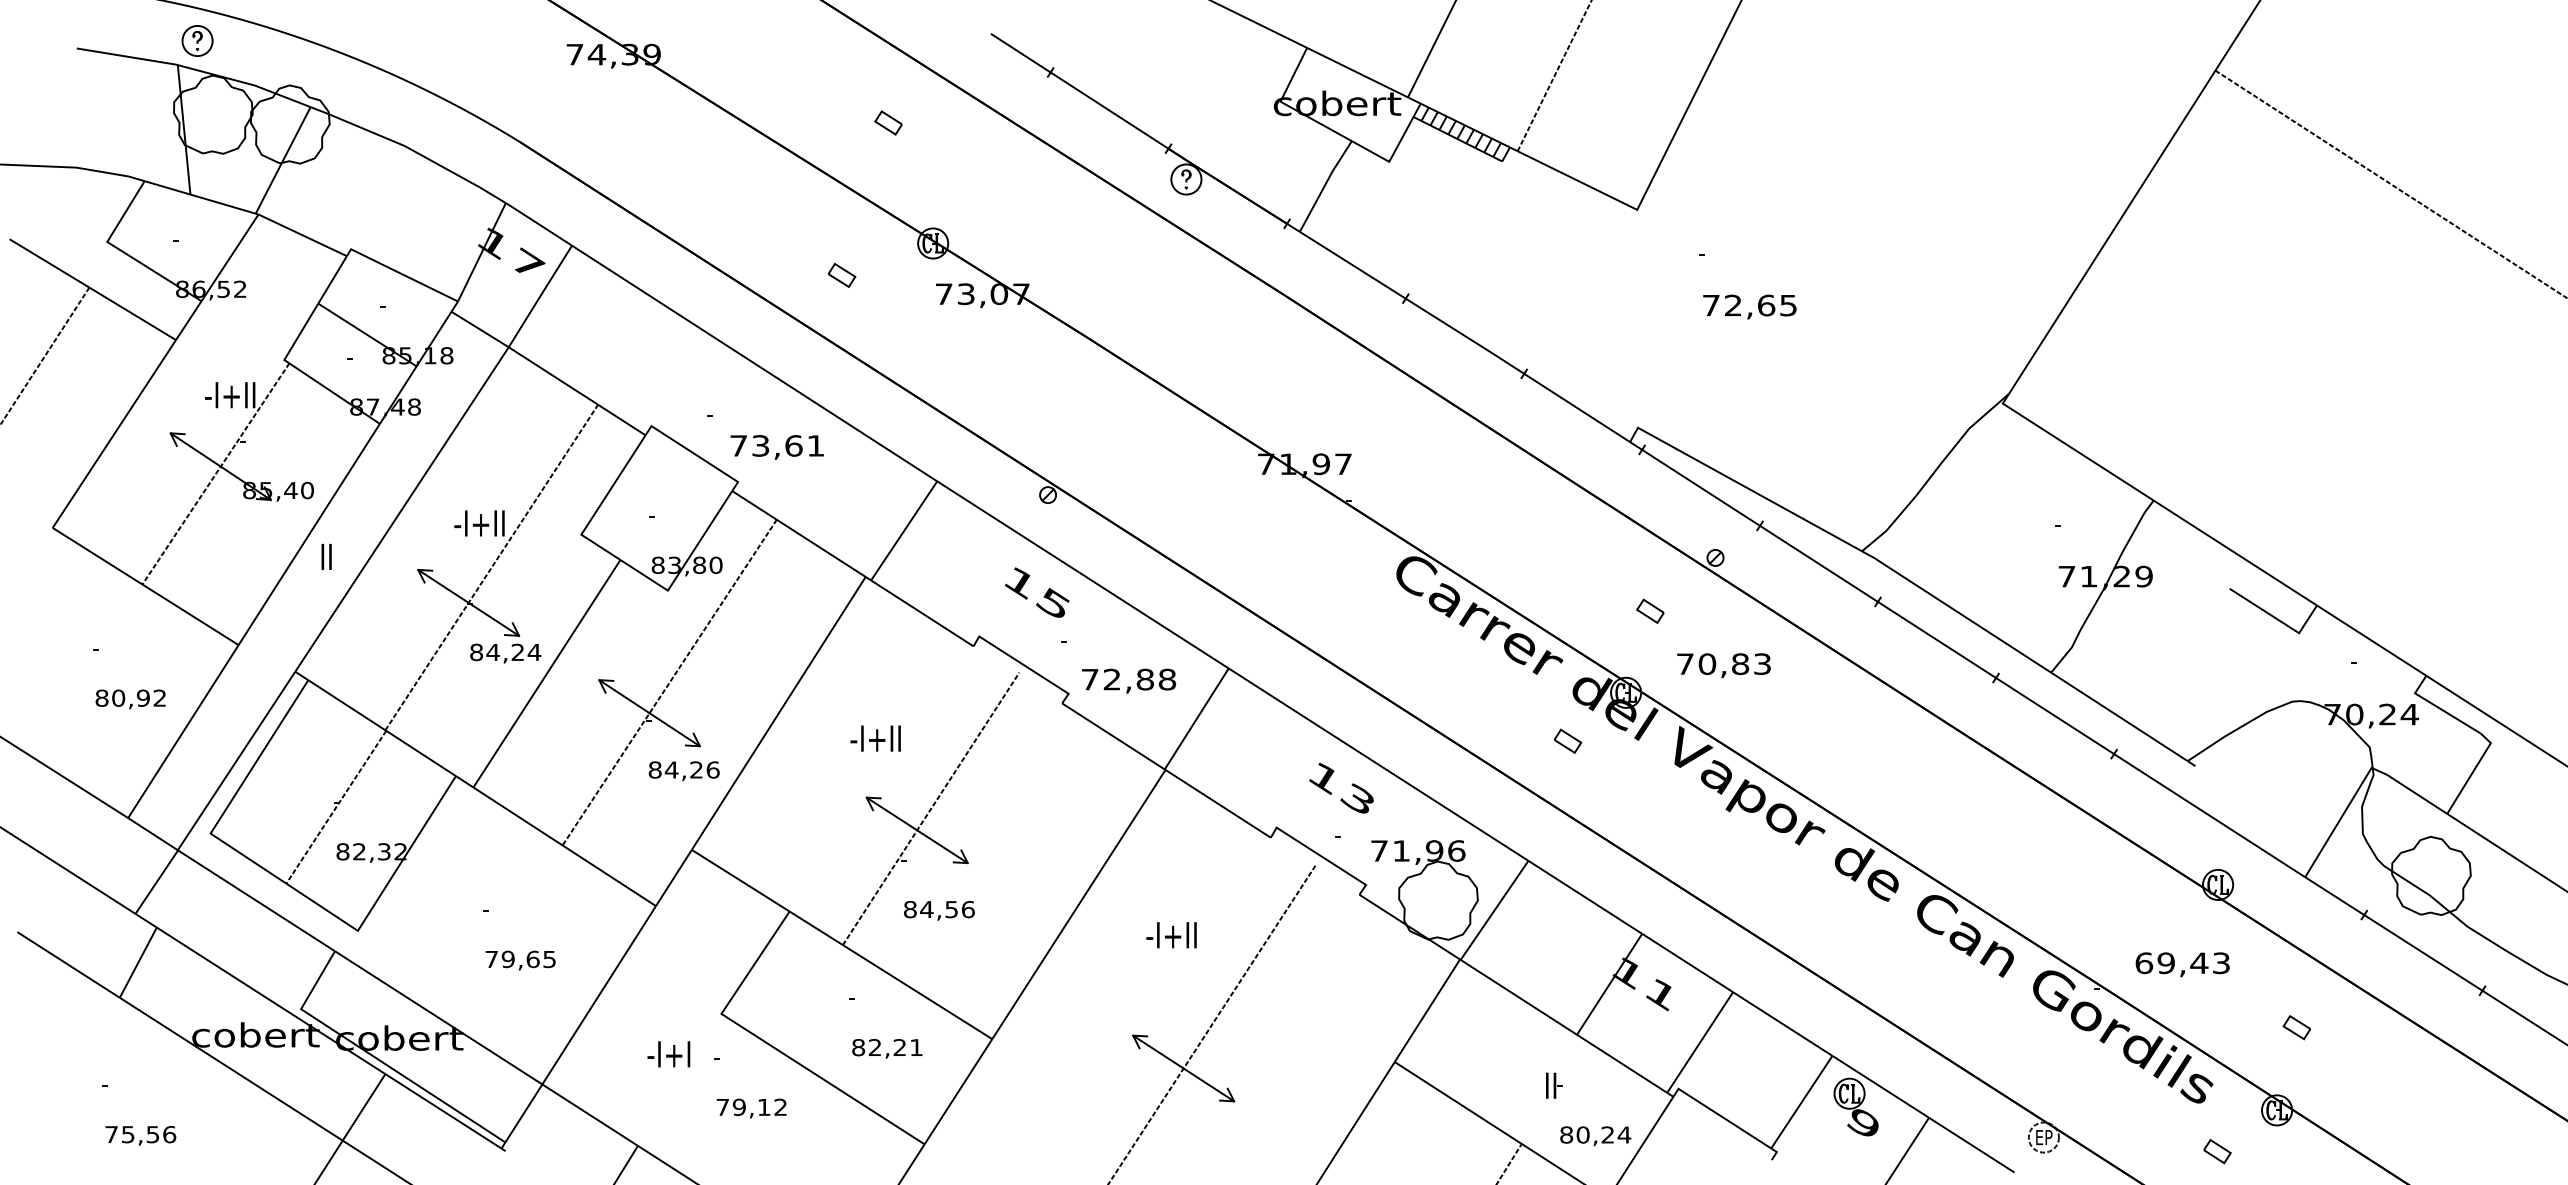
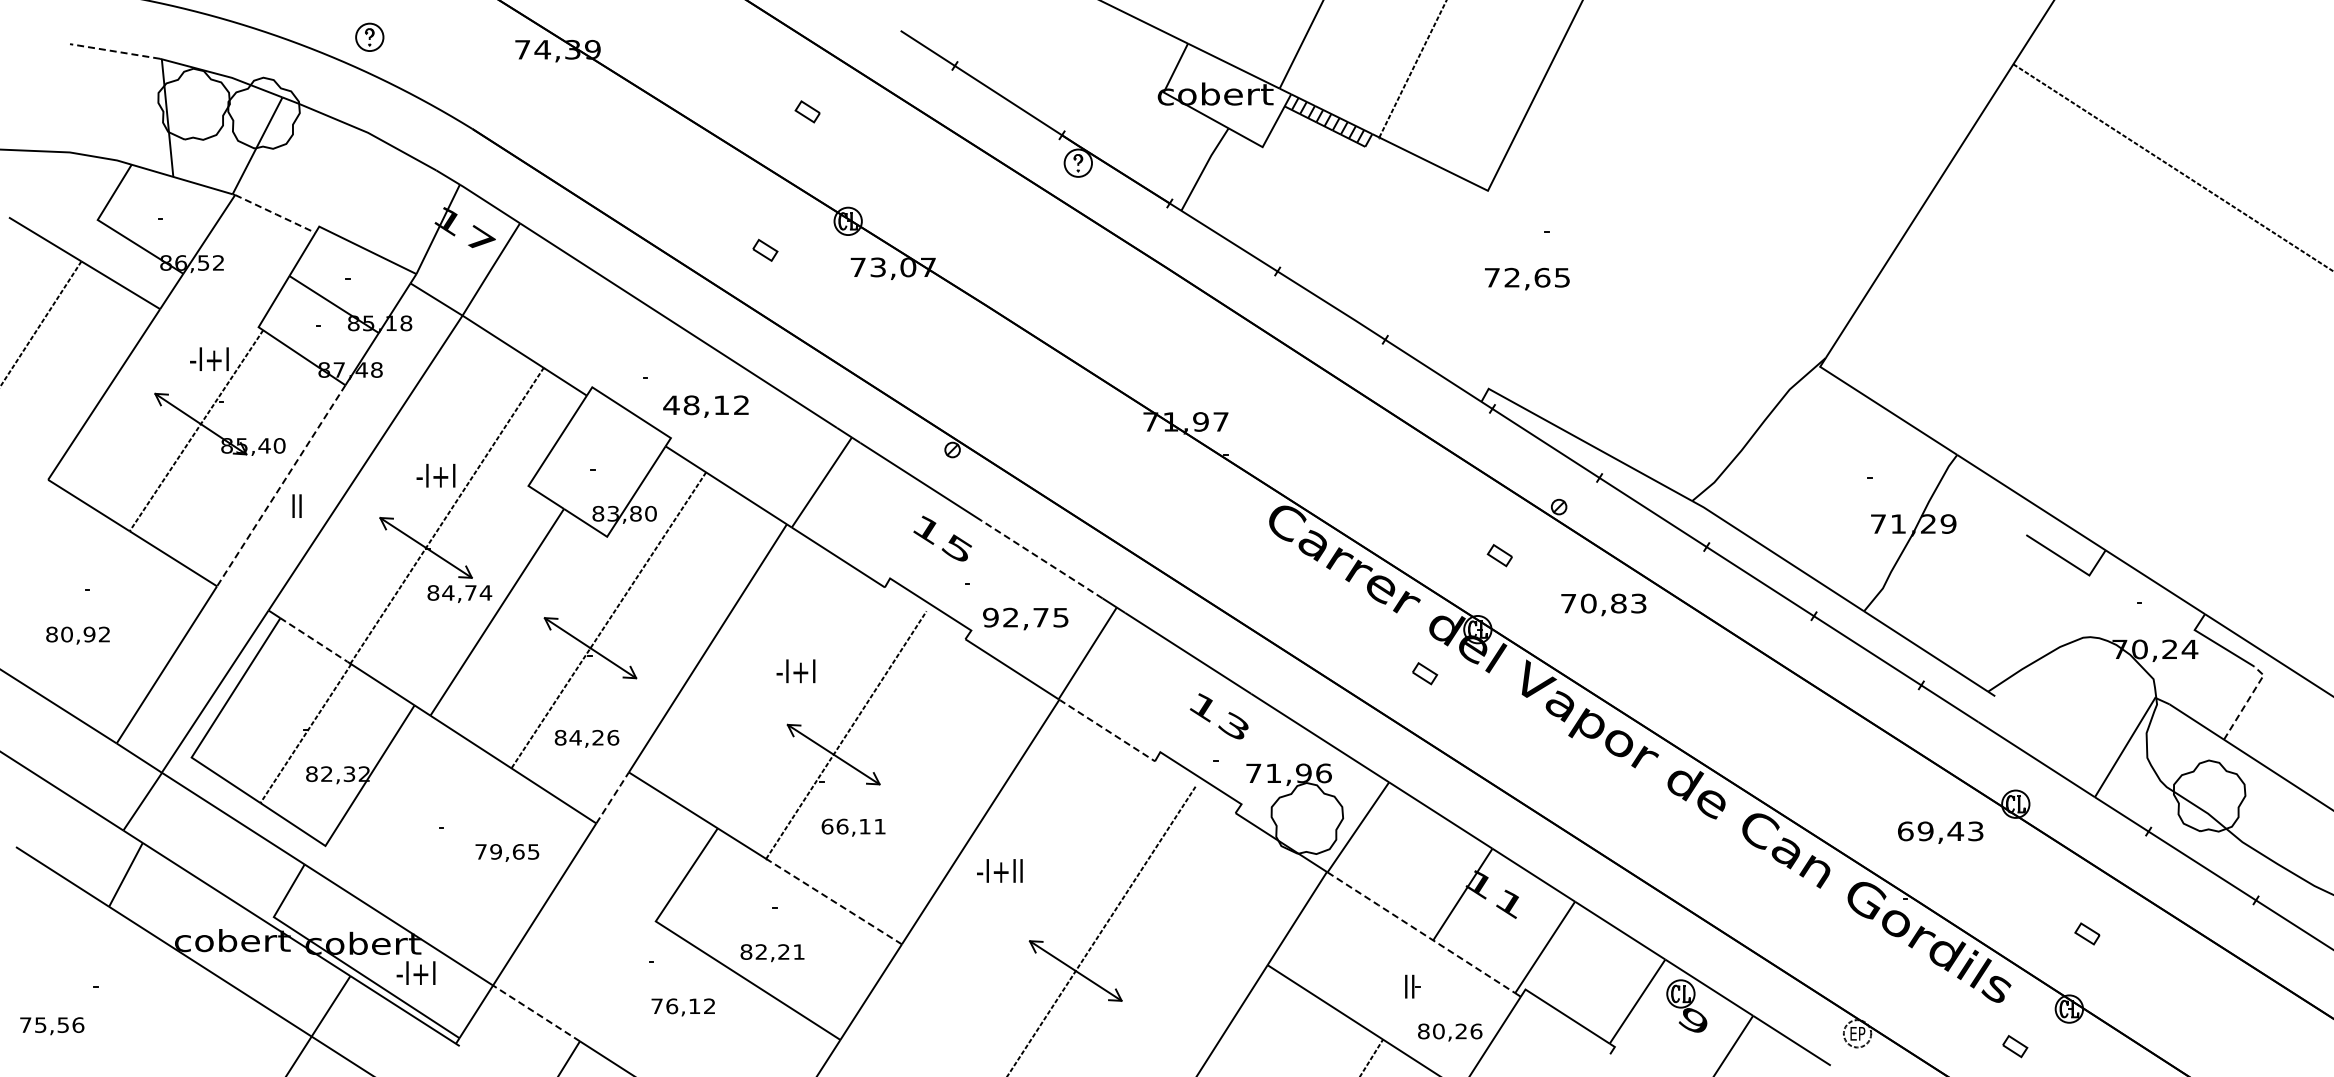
part: (197, 40) -> (369, 36), moved
line: (126, 56) -> (115, 51), solid -> dashed
line: (304, 235) -> (276, 214), solid -> dashed
text: (1750, 306) -> (1527, 278), moved
text: (230, 394) -> (209, 358), -I+II -> -I+I
text: (776, 446) -> (705, 405), 73,61 -> 48,12
text: (478, 523) -> (435, 475), -I+II -> -I+I
line: (309, 534) -> (281, 485), solid -> dashed
line: (1144, 614) -> (1040, 558), solid -> dashed
text: (517, 651) -> (470, 592), 84,24 -> 84,74
text: (1723, 665) -> (1603, 604), moved
text: (1128, 679) -> (1025, 617), 72,88 -> 92,75
text: (130, 699) -> (77, 635), moved
line: (348, 705) -> (316, 641), solid -> dashed
text: (875, 738) -> (795, 671), -I+II -> -I+I
text: (683, 770) -> (586, 738), moved
line: (2473, 771) -> (2247, 701), solid -> dashed
line: (1217, 803) -> (1106, 730), solid -> dashed
line: (673, 877) -> (612, 797), solid -> dashed
text: (938, 909) -> (853, 826), 84,56 -> 66,11
text: (1171, 934) -> (999, 870), moved
text: (520, 960) -> (507, 852), moved
text: (2182, 964) -> (1940, 832), moved
line: (916, 991) -> (833, 901), solid -> dashed
line: (1564, 1026) -> (1421, 932), solid -> dashed
text: (887, 1049) -> (772, 953), moved
text: (668, 1053) -> (415, 972), moved
text: (739, 1107) -> (672, 1006), 79,12 -> 76,12
line: (590, 1115) -> (536, 1013), solid -> dashed
text: (1624, 1135) -> (1476, 1031), 80,24 -> 80,26
text: (141, 1136) -> (52, 1026), moved

